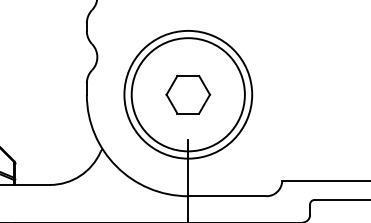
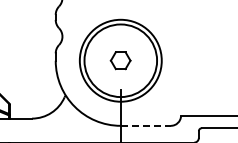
part: (187, 94) -> (120, 60), size x0.7
line: (228, 195) -> (146, 125), solid -> dashed

